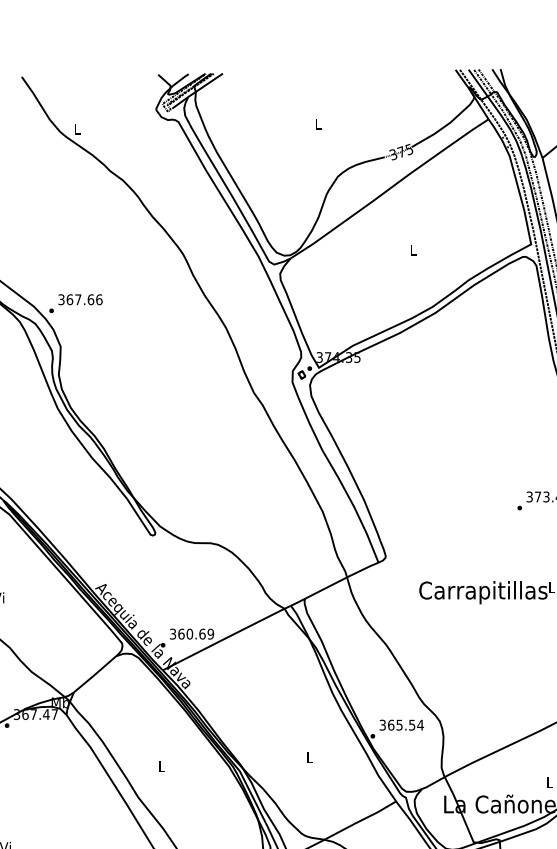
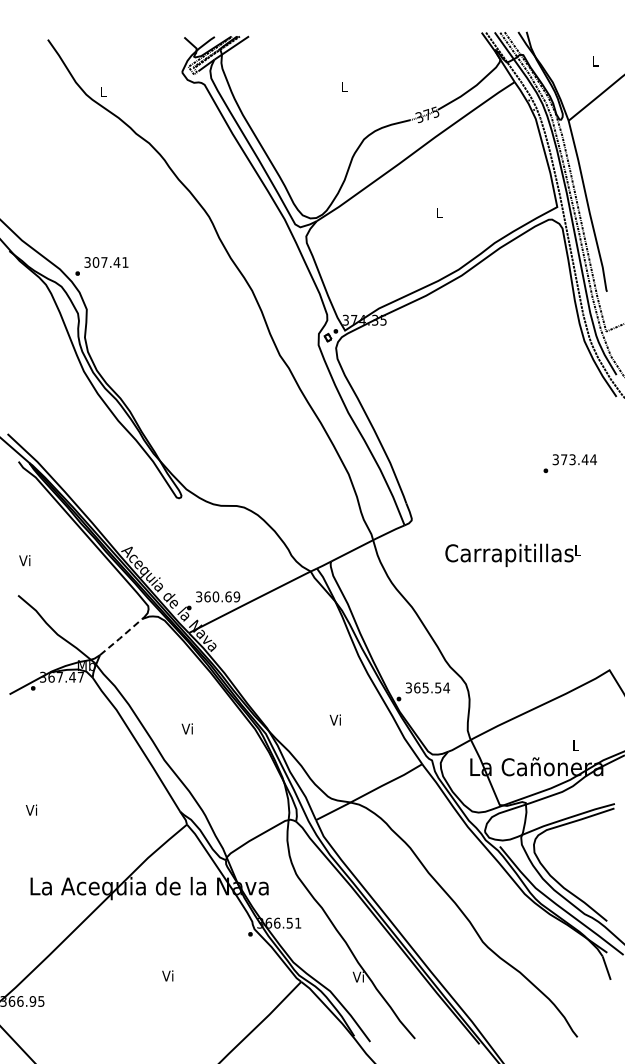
text: (84, 299) -> (110, 262), 367.66 -> 307.41
line: (94, 674) -> (120, 637), solid -> dashed
text: (308, 756) -> (334, 719), L -> Vi
text: (160, 765) -> (186, 728), L -> Vi

